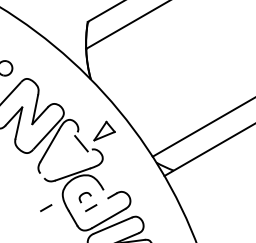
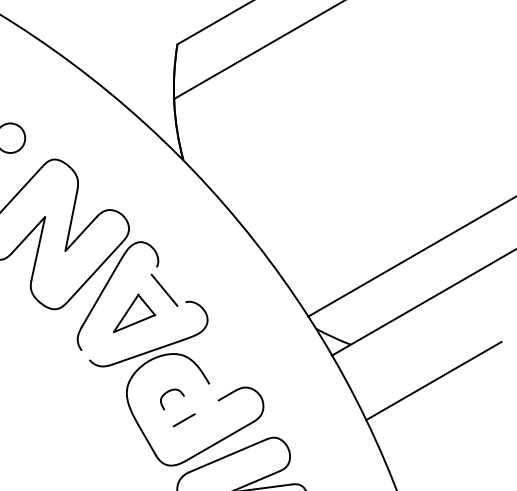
part: (104, 130) -> (134, 312), moved
line: (214, 188) -> (433, 380), added
line: (46, 208) -> (93, 421), removed

